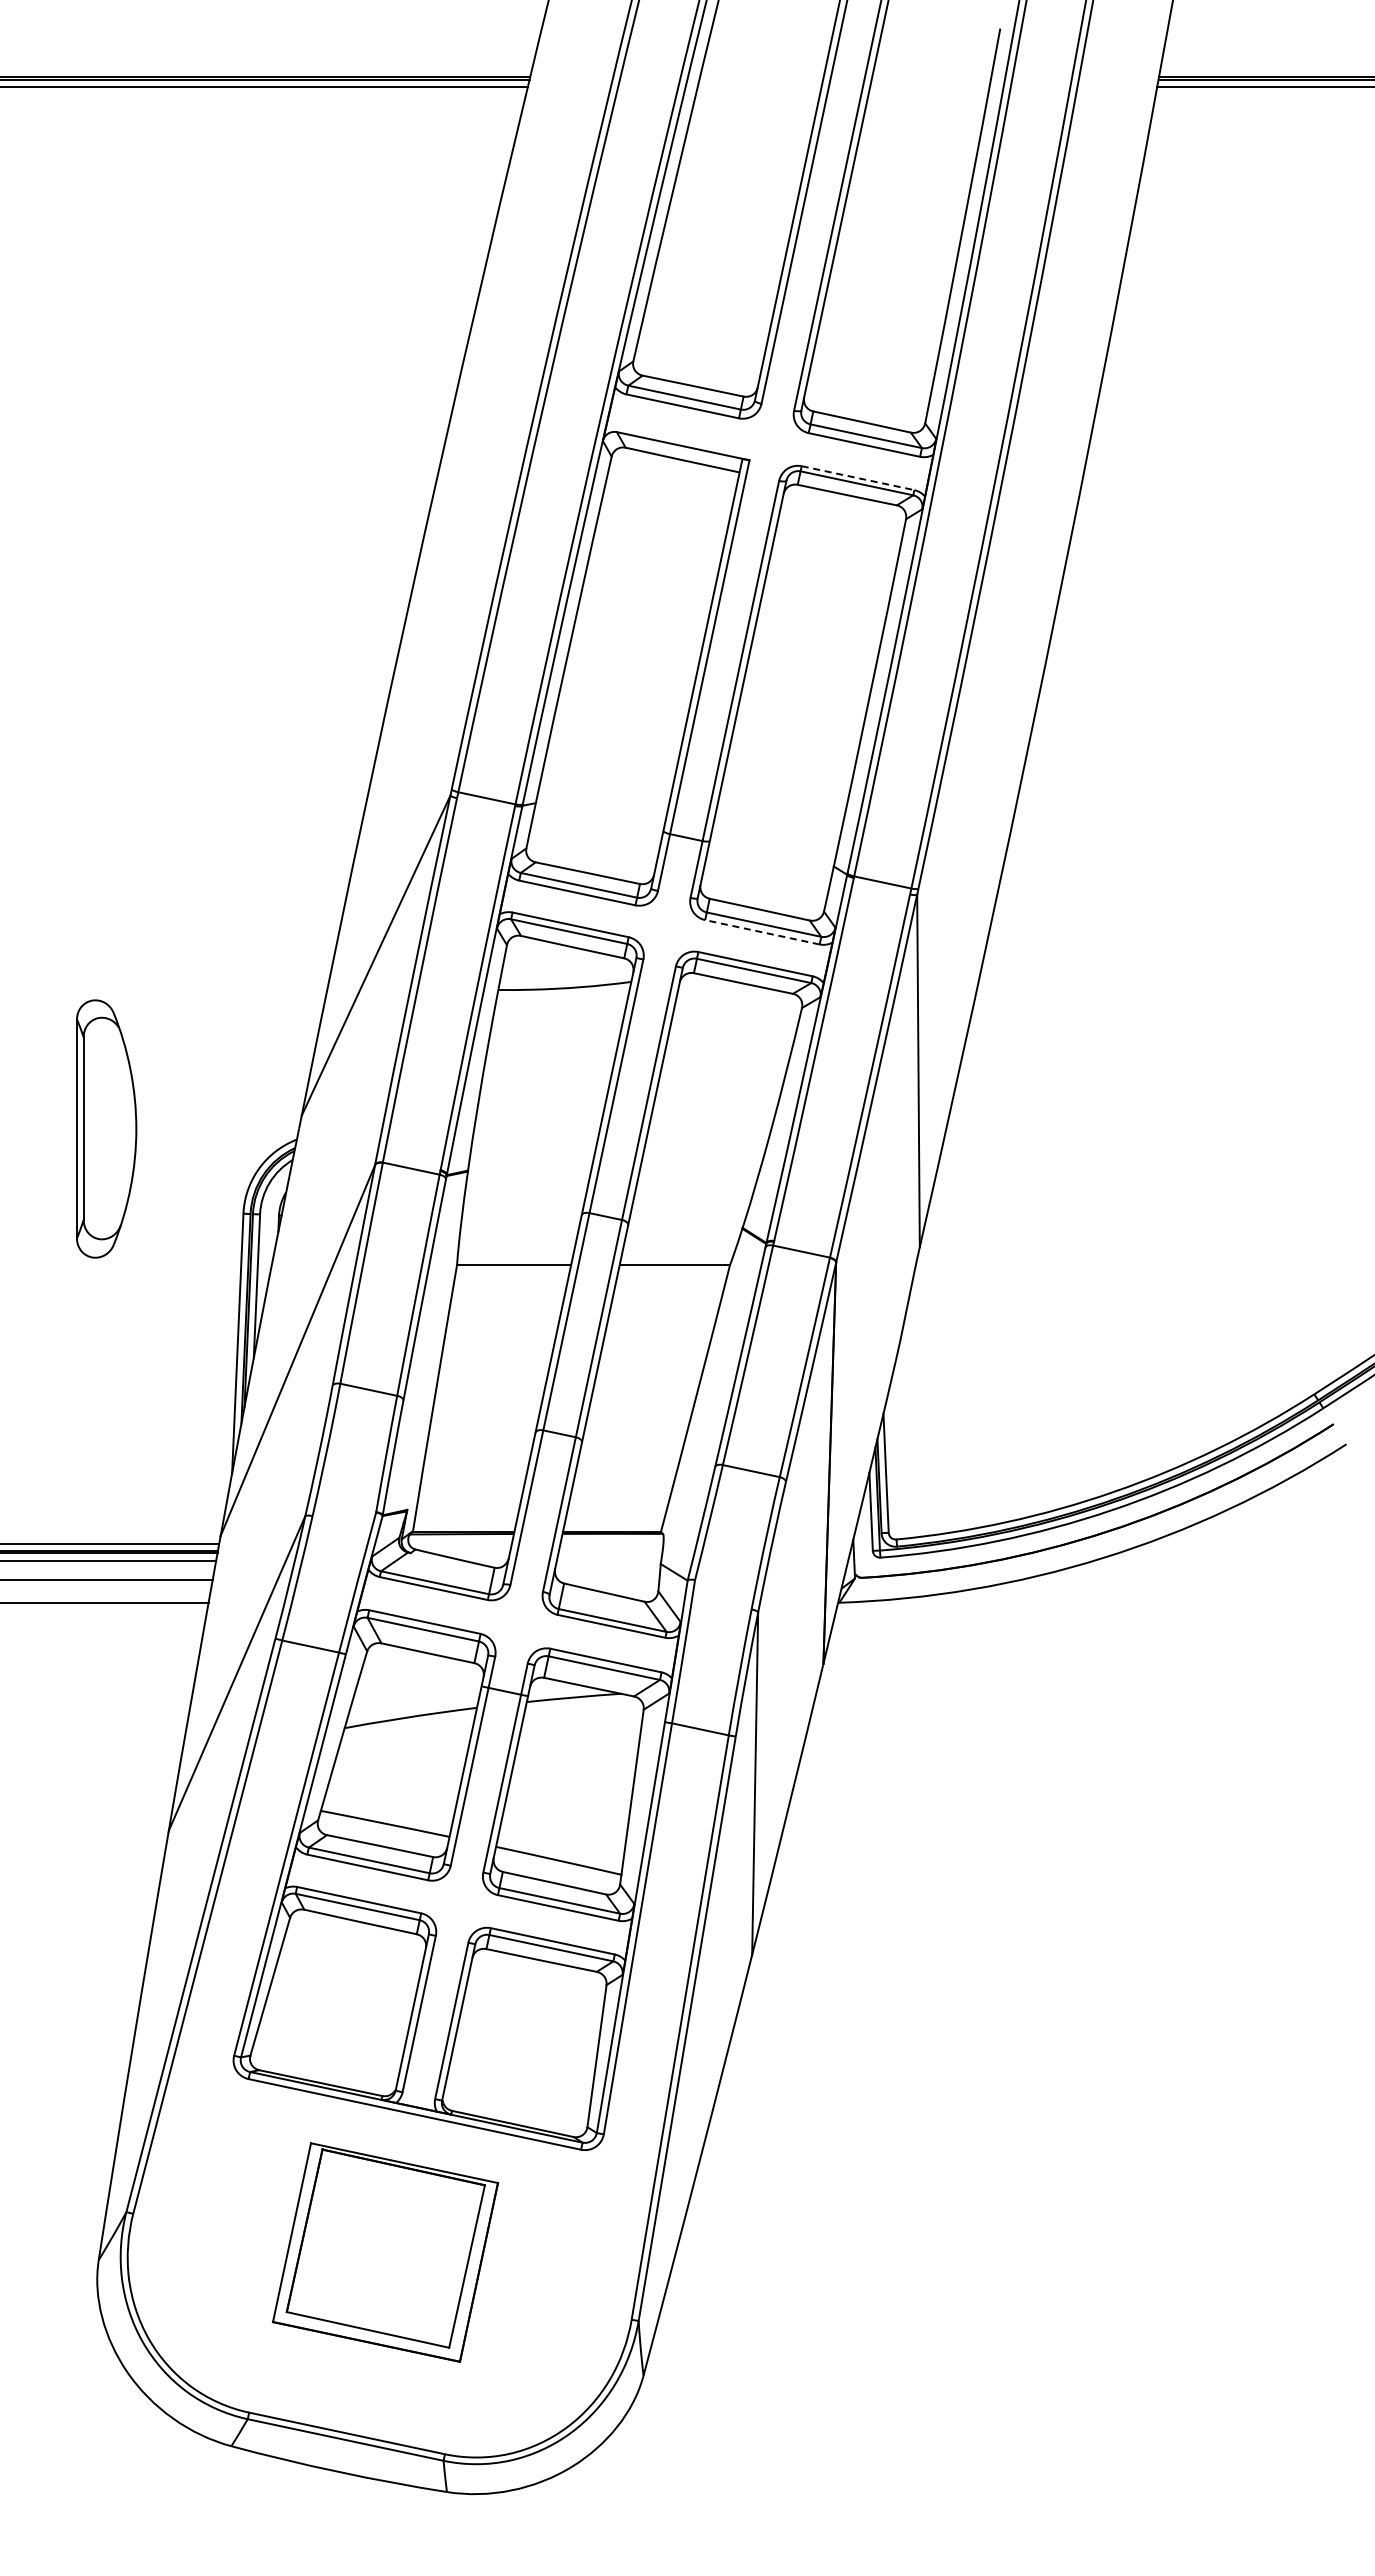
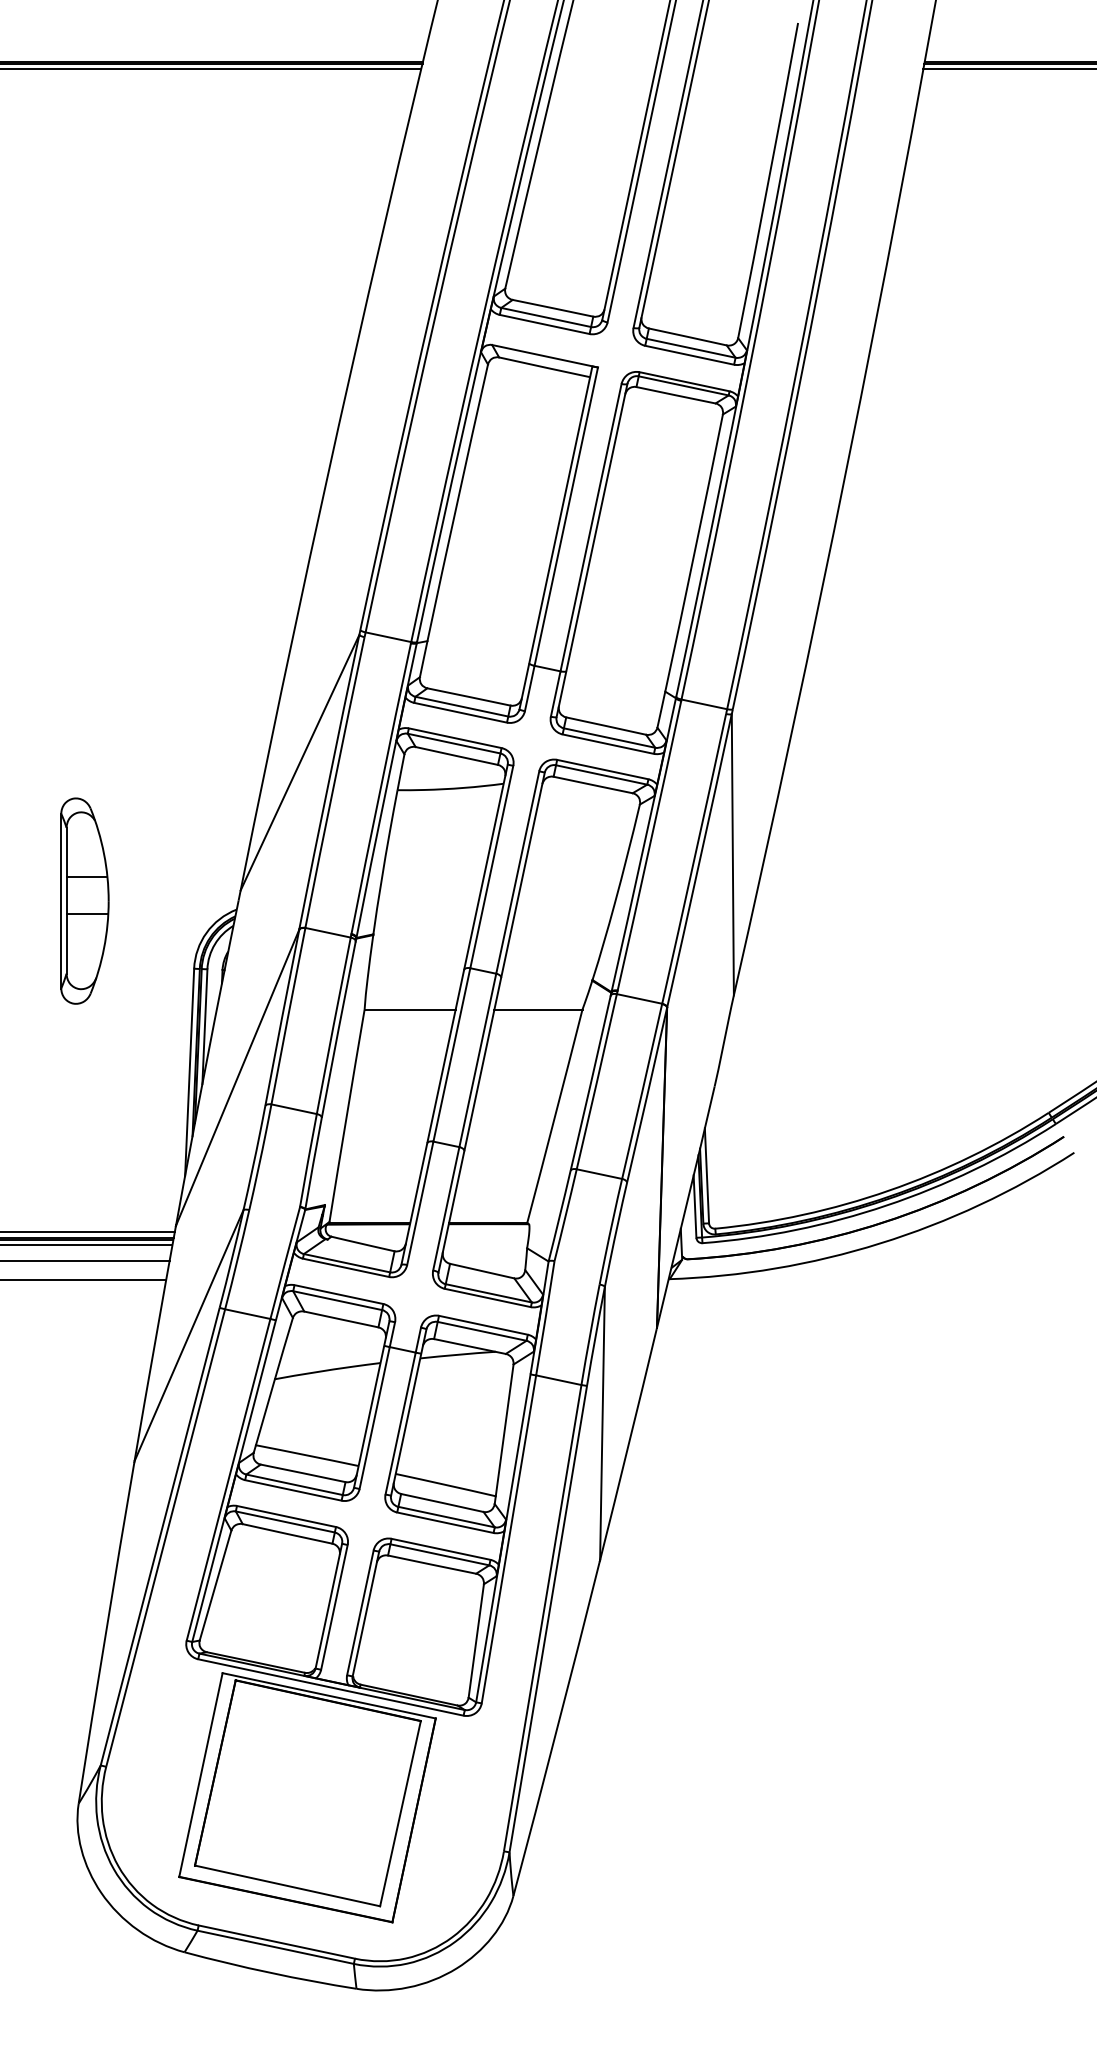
line: (858, 478) -> (684, 382), dashed -> solid
line: (762, 932) -> (608, 744), dashed -> solid
line: (108, 1098) -> (86, 876), added
line: (109, 1145) -> (87, 914), added
part: (385, 2252) -> (307, 1797), size x1.43

